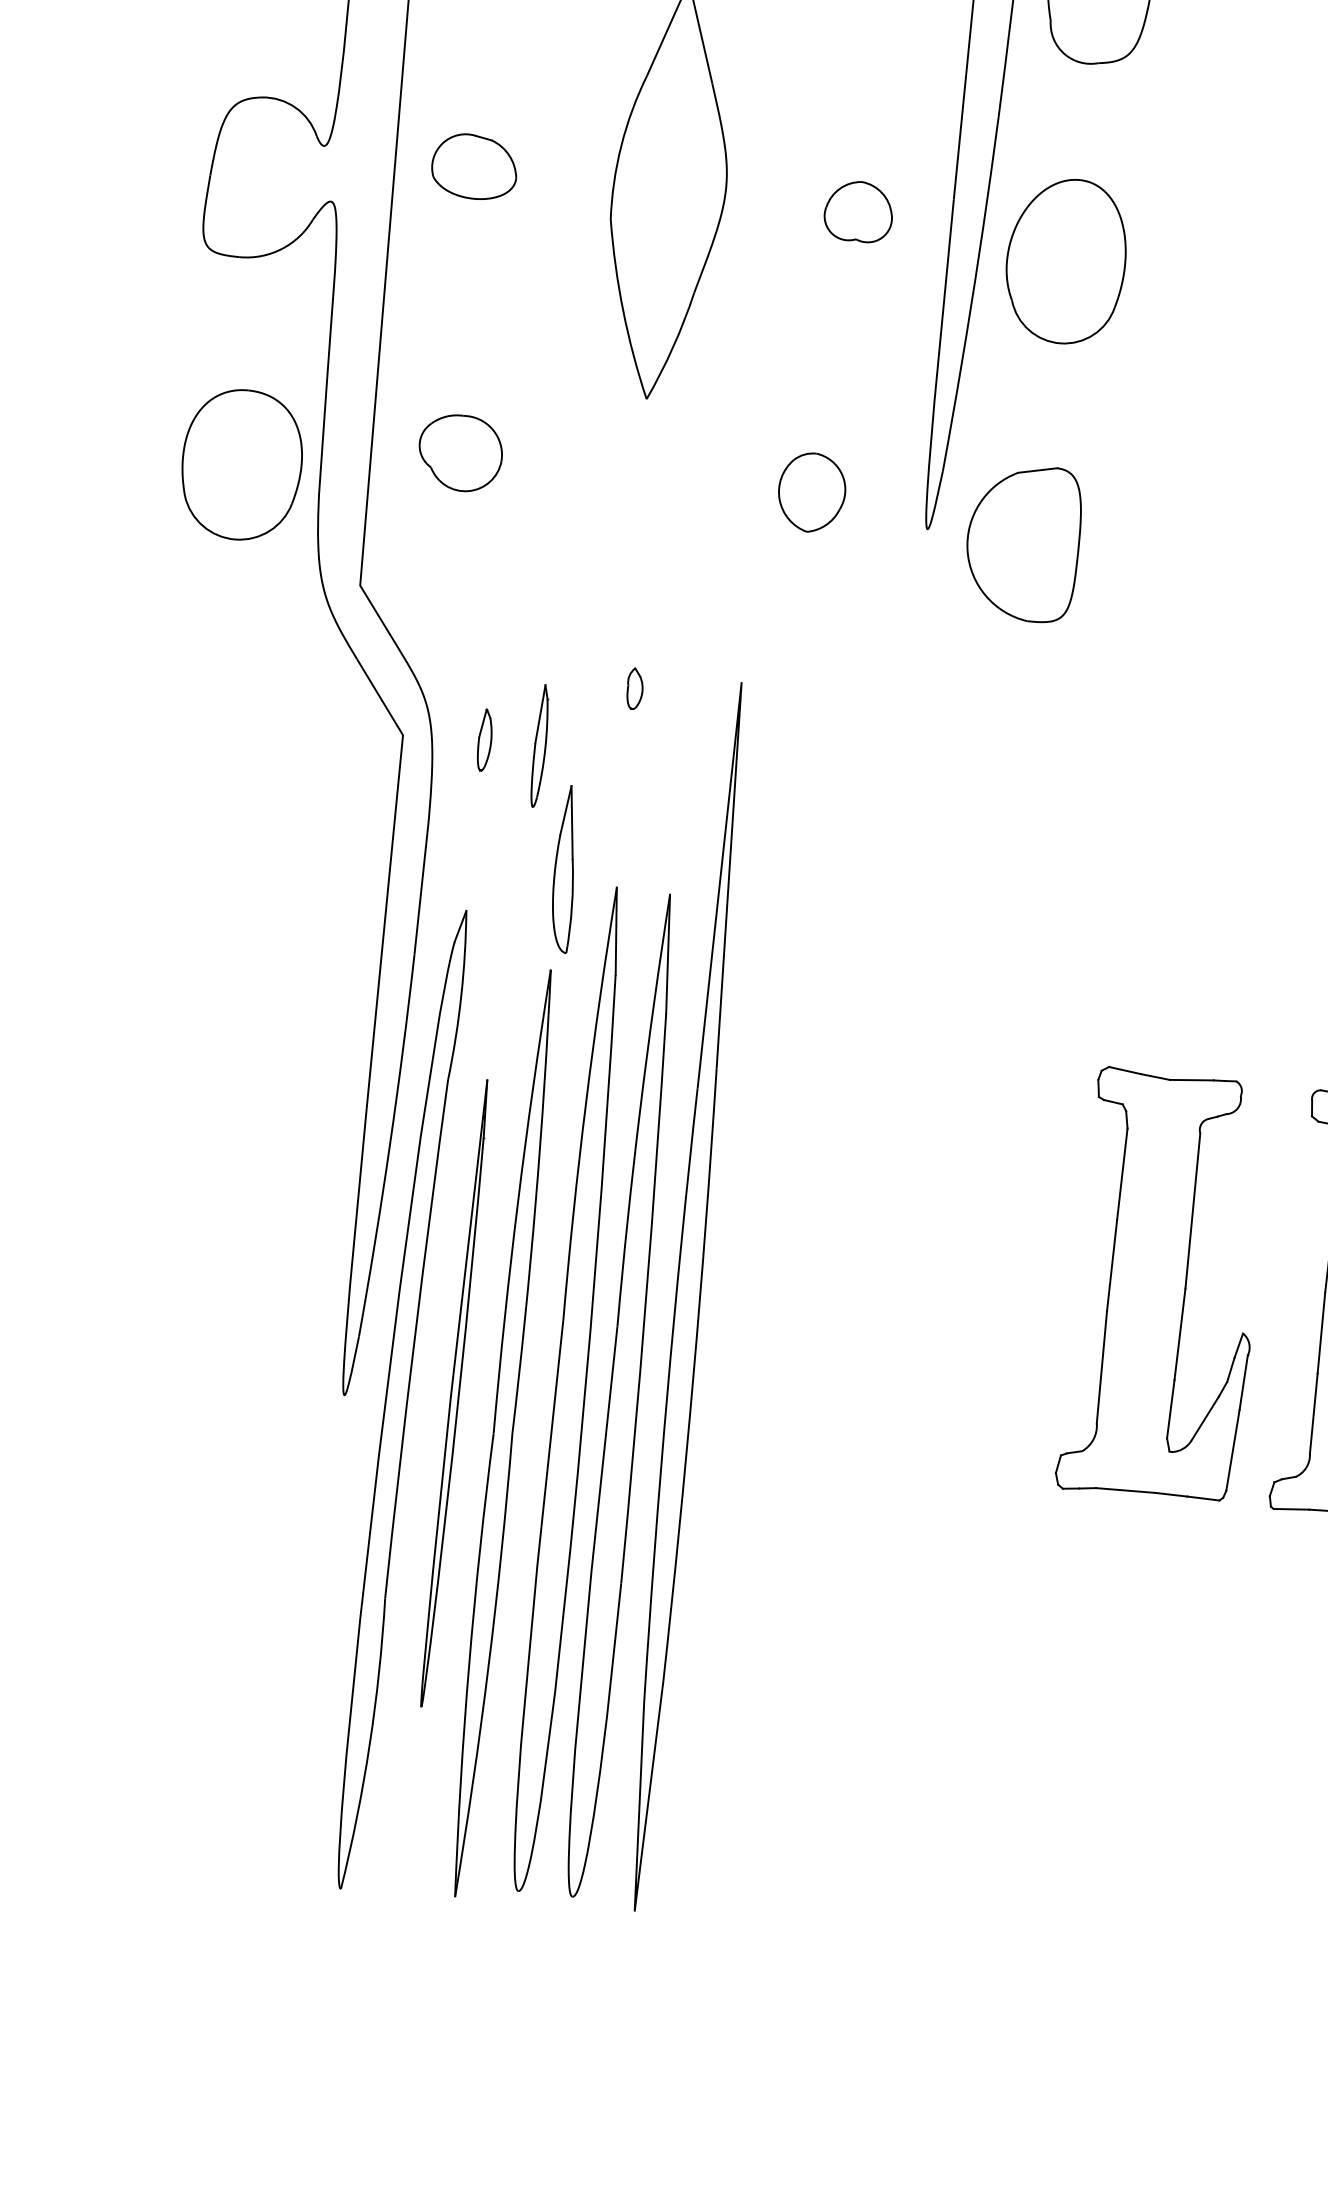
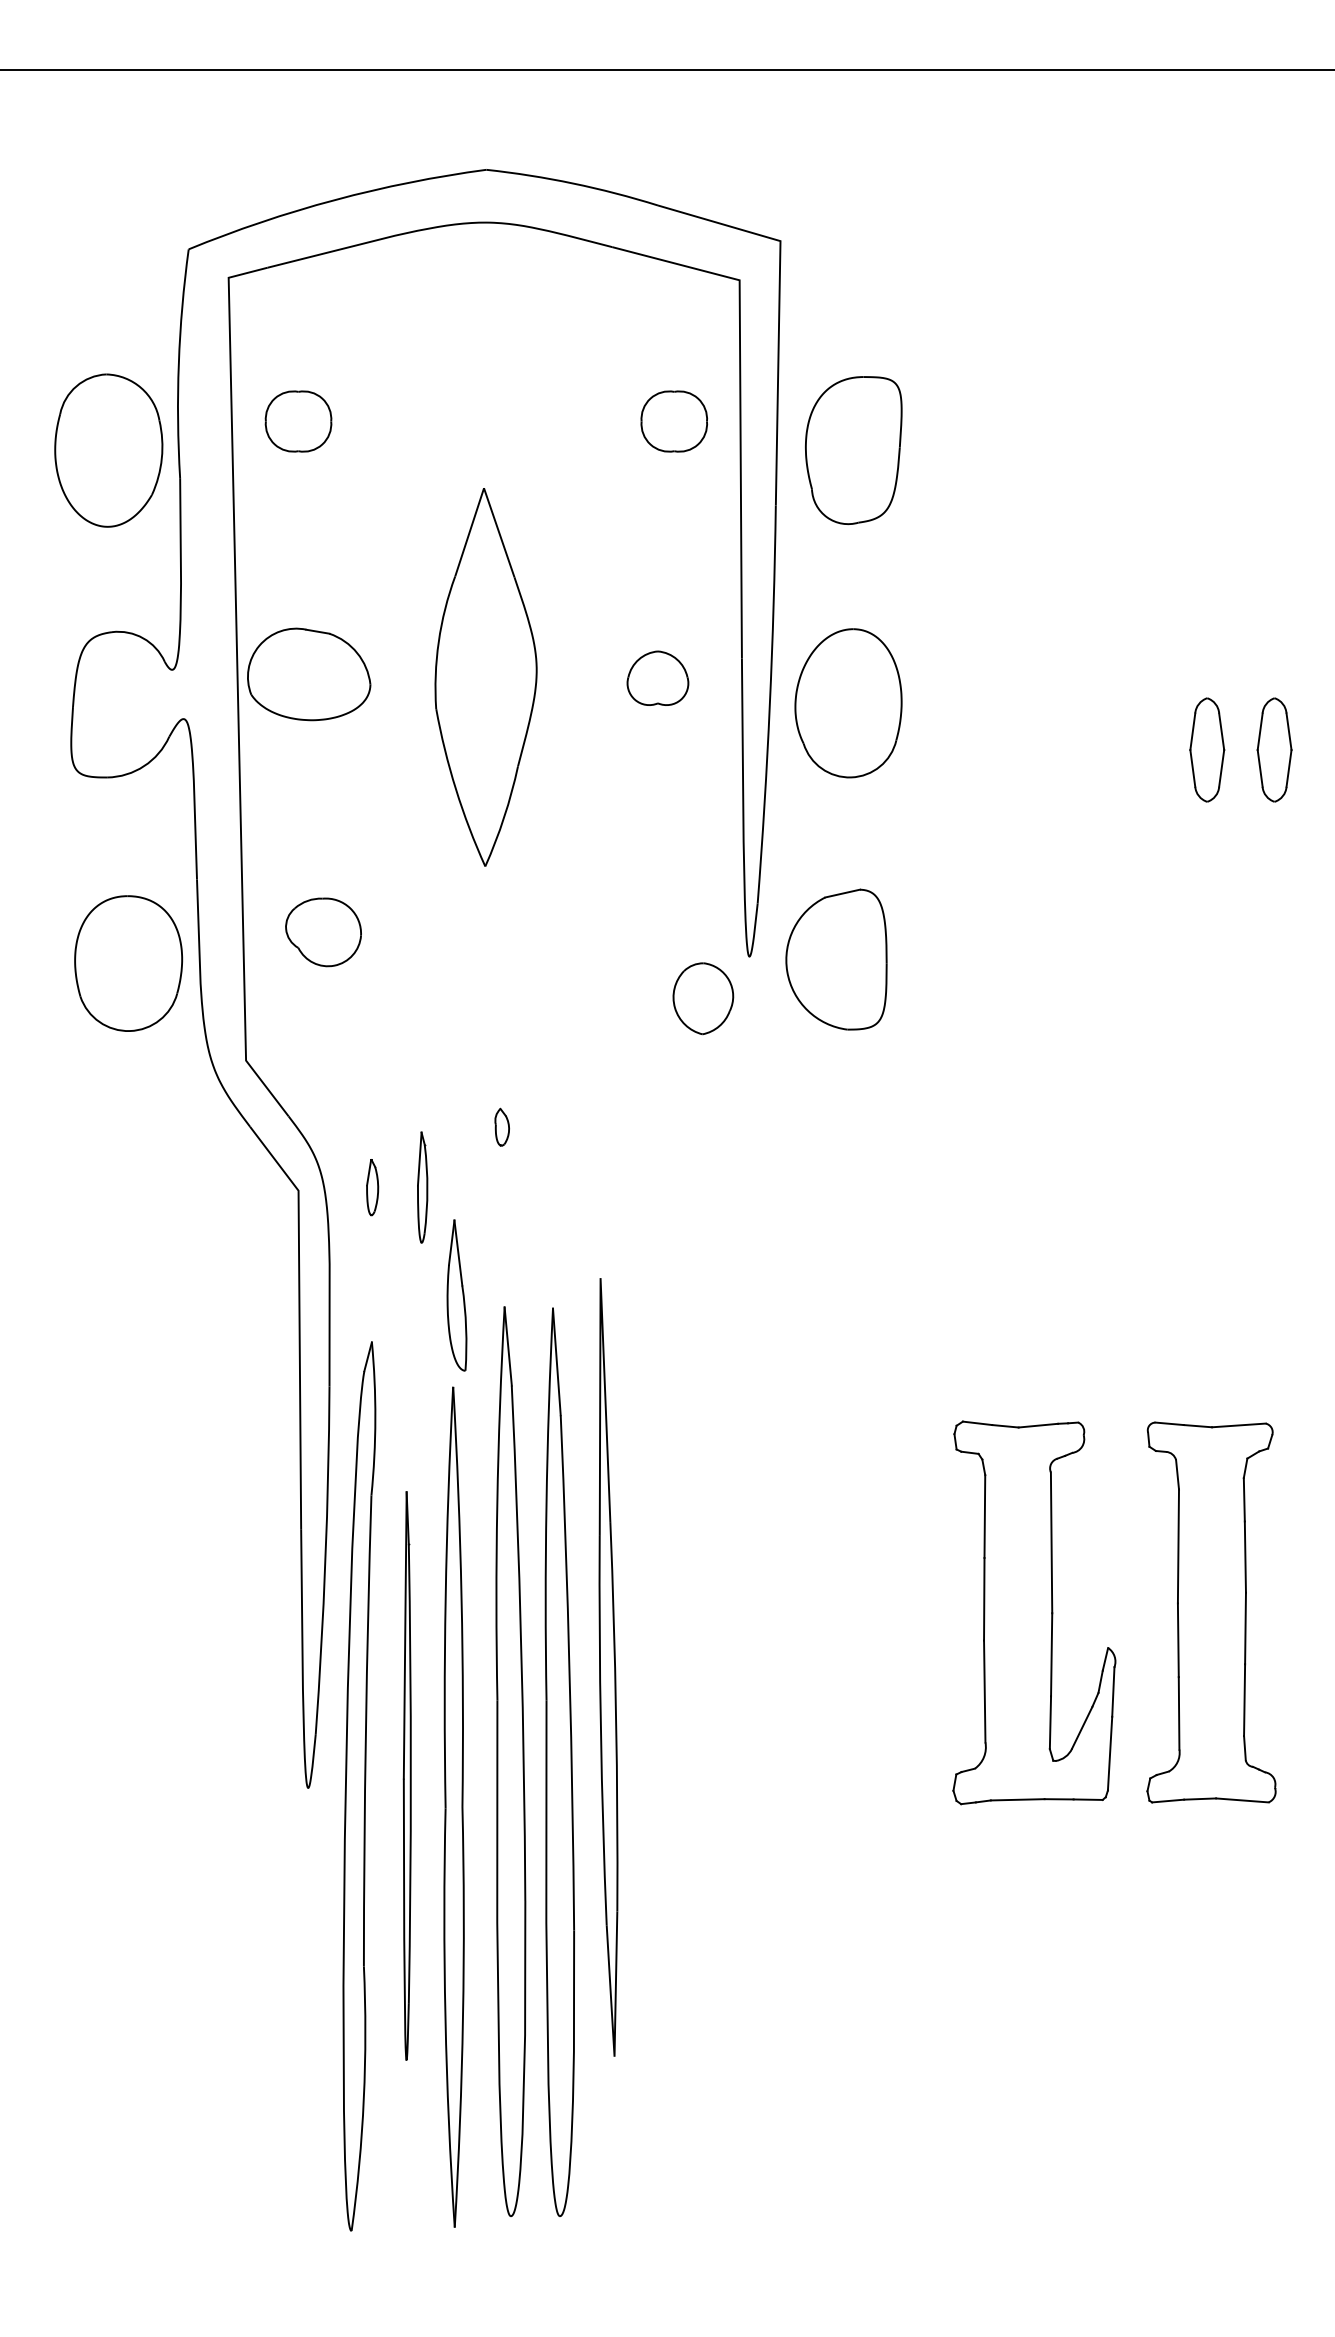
part: (474, 167) -> (309, 674), size x1.6
part: (812, 492) -> (703, 998), moved
part: (689, 1297) -> (608, 1667), size x0.7

